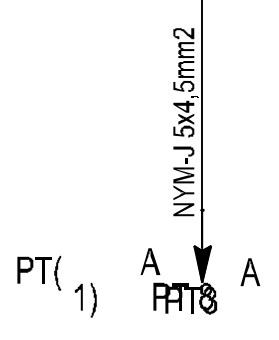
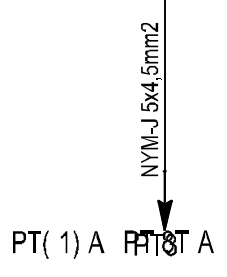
part: (150, 262) -> (96, 242), moved
part: (249, 271) -> (205, 241), moved
part: (38, 273) -> (30, 244), moved
fill: (222, 296) -> (181, 241), added

